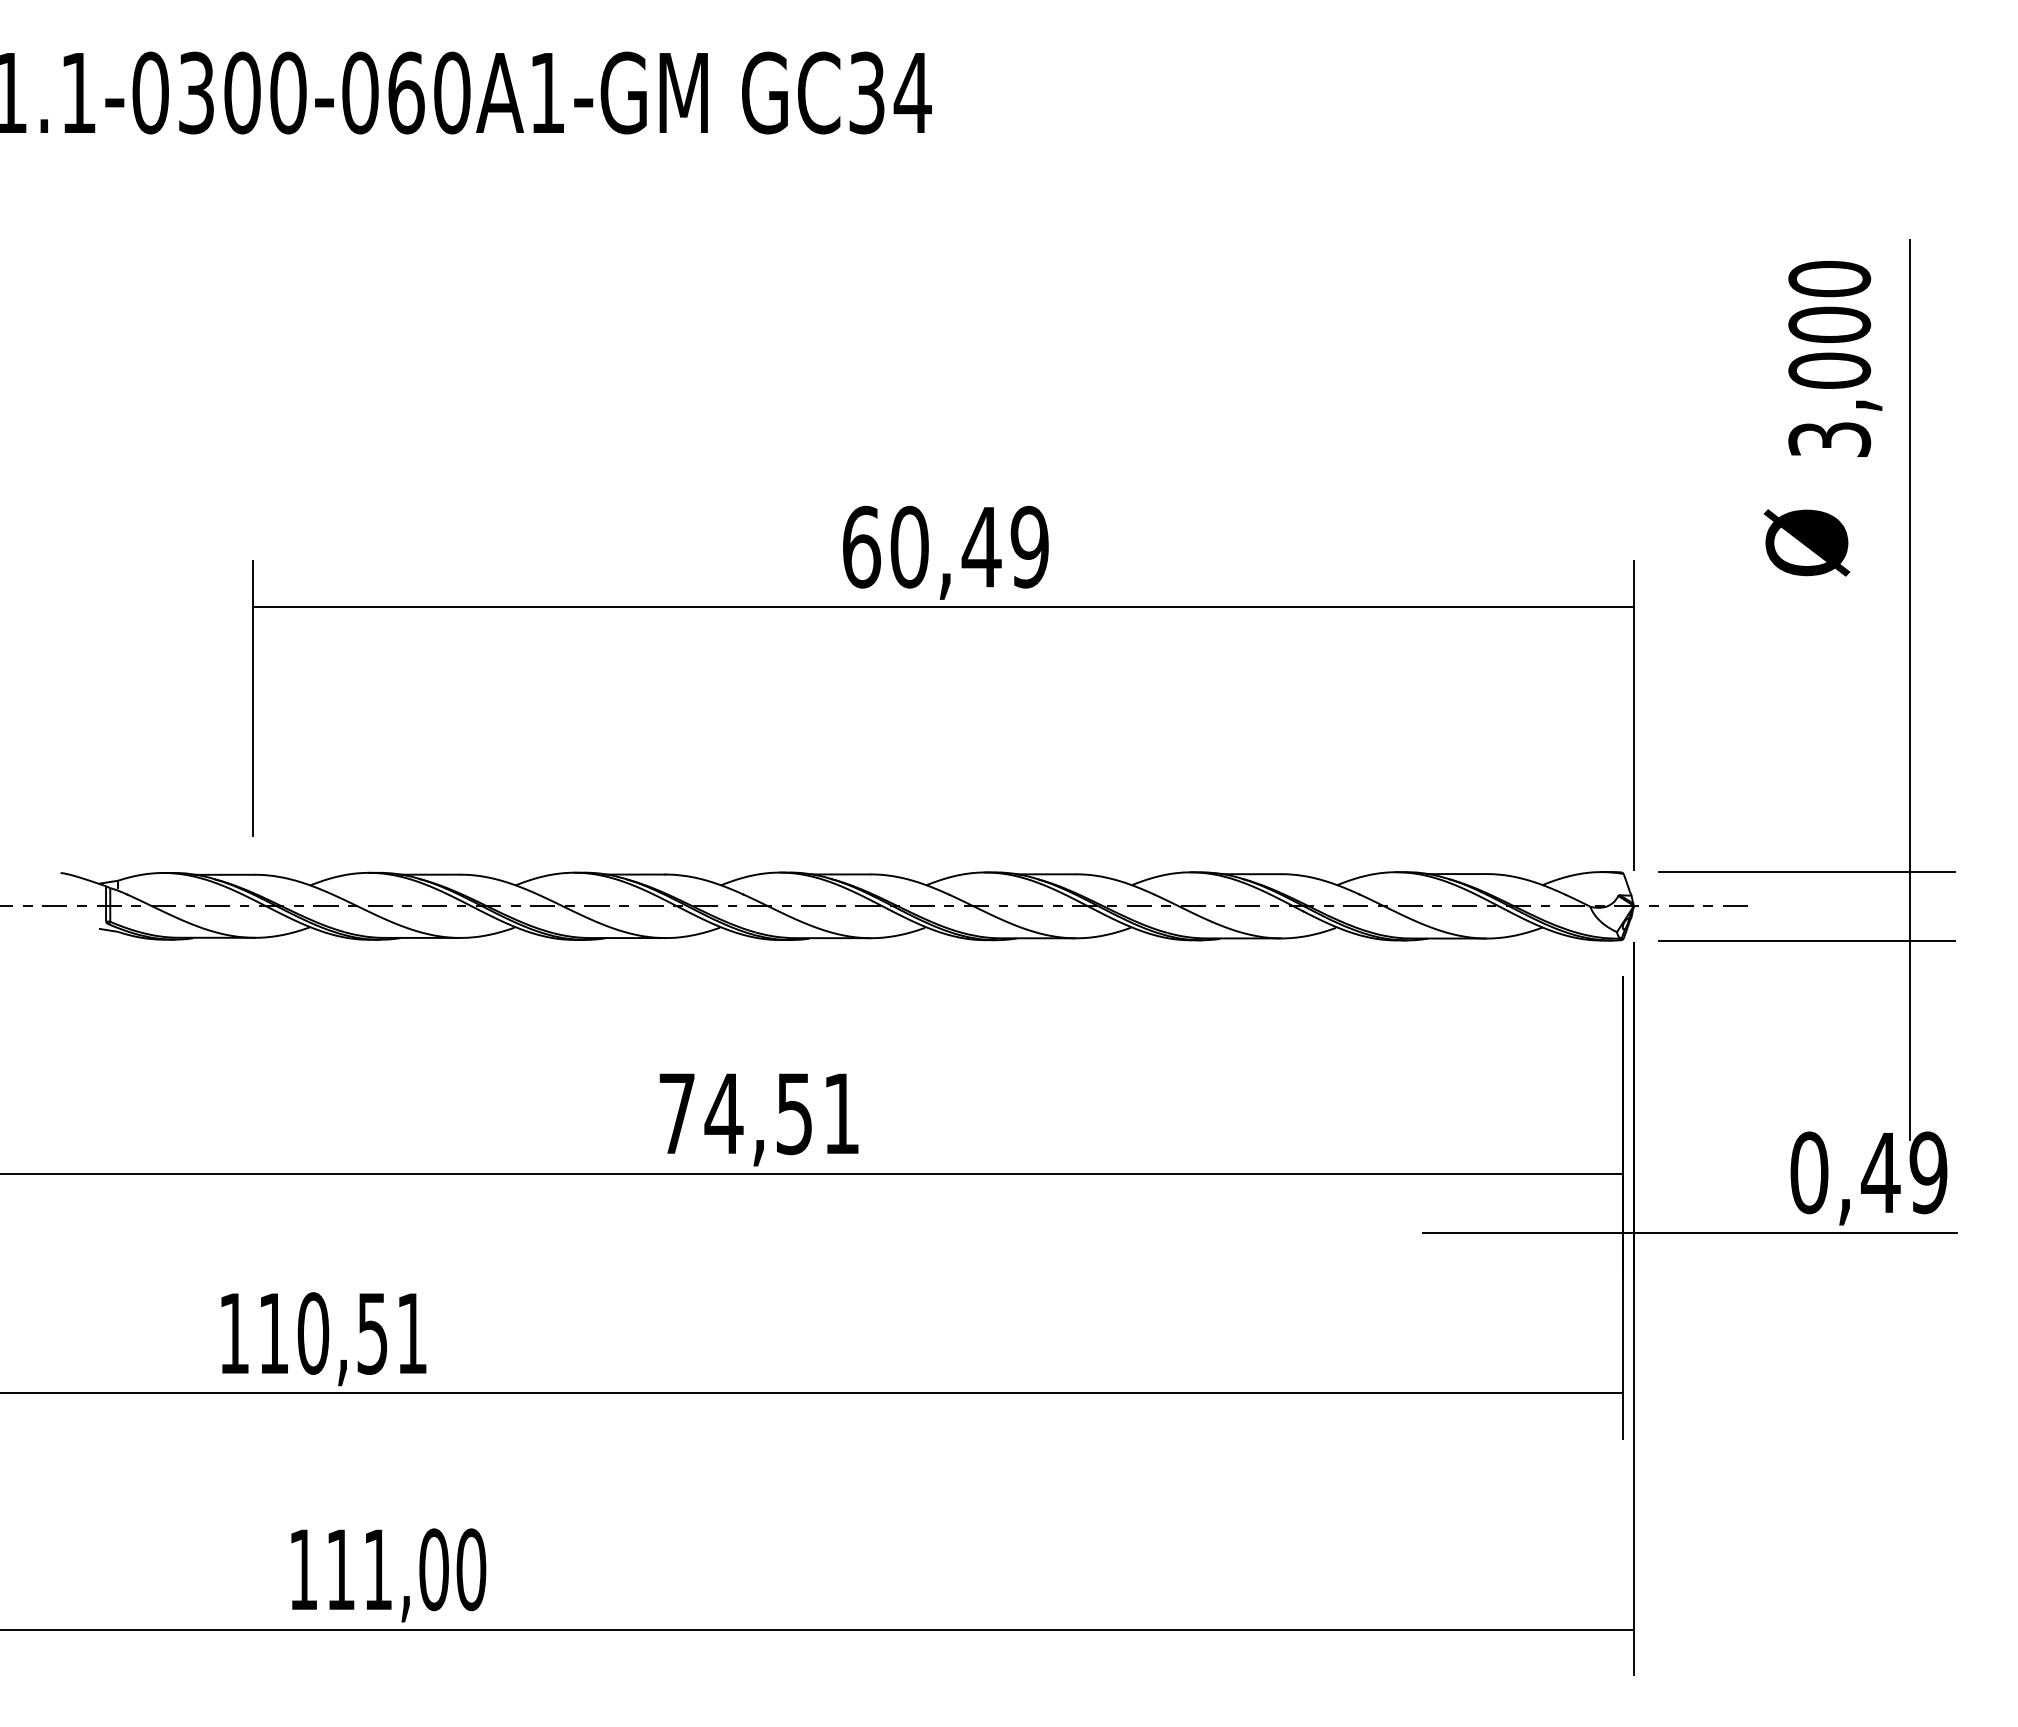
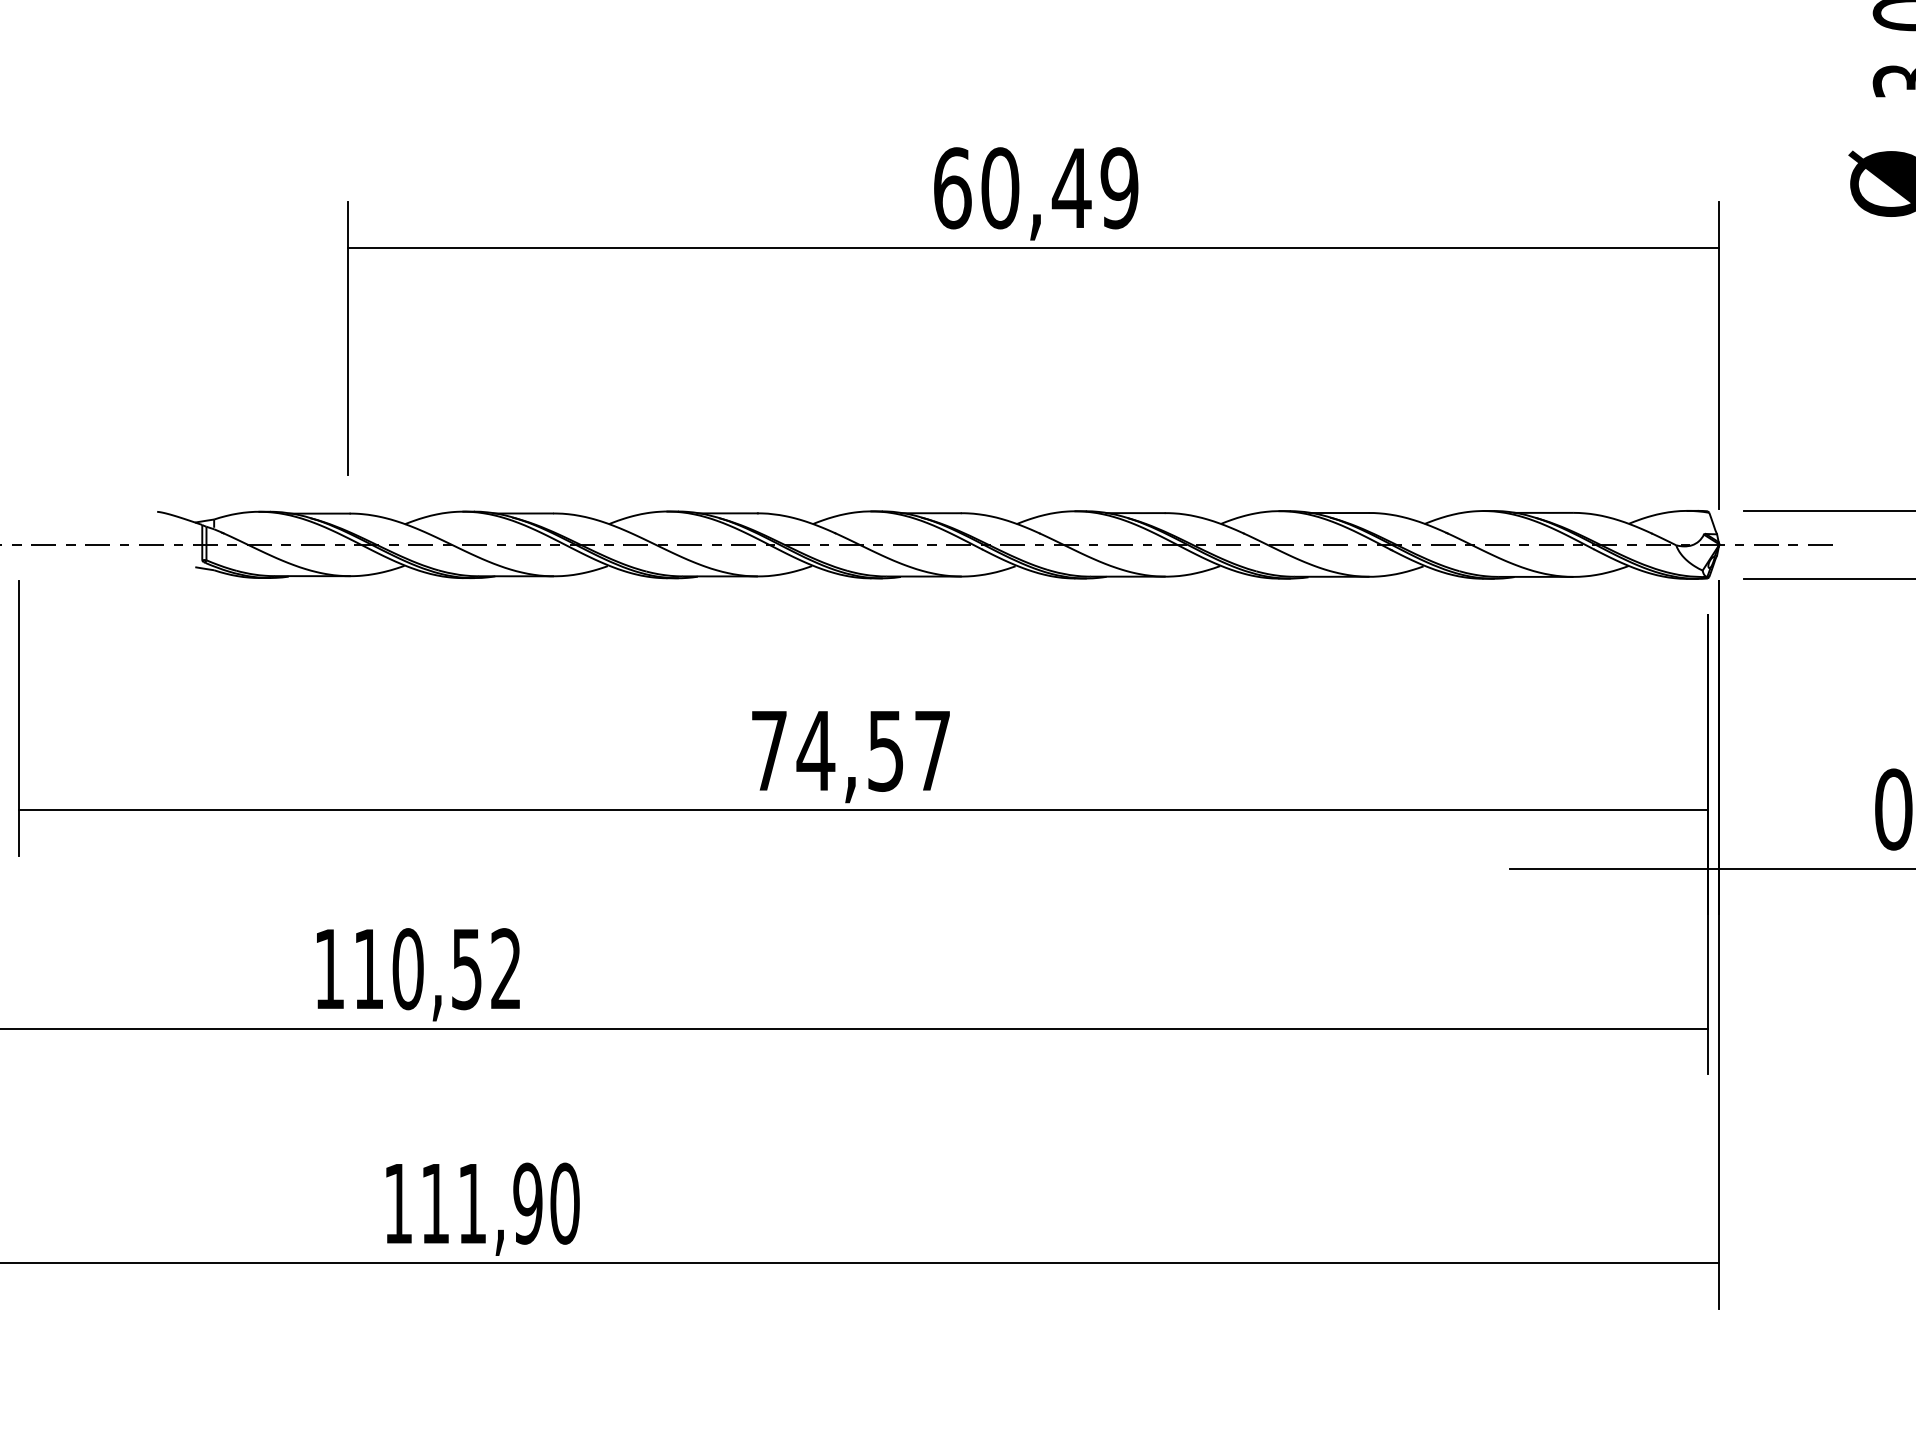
text: (841, 1113) -> (932, 750), 74,51 -> 74,57
text: (411, 1332) -> (505, 968), 110,51 -> 110,52
text: (433, 1569) -> (527, 1203), 111,00 -> 111,90

